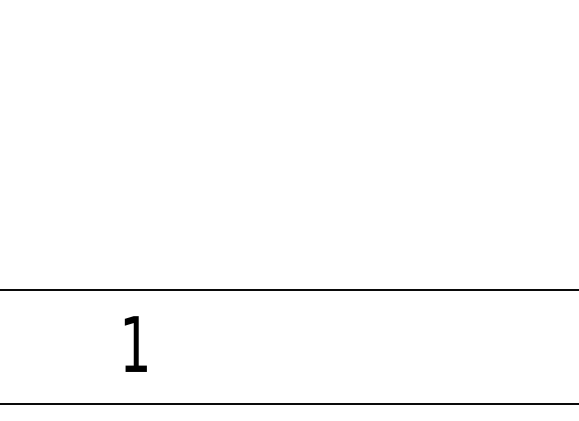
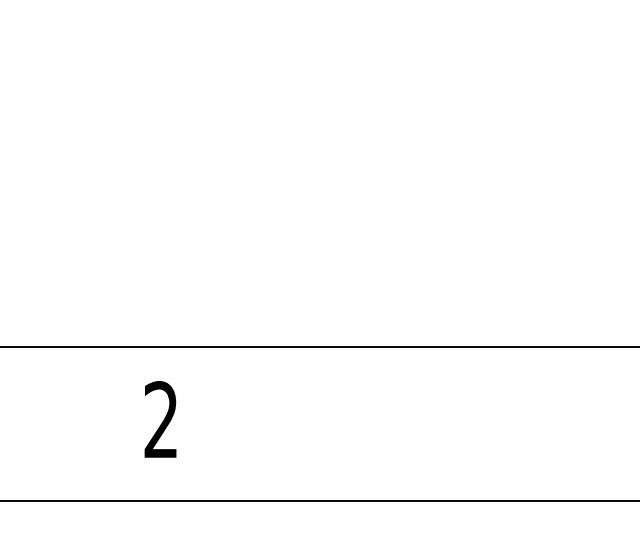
text: (134, 343) -> (160, 419), 1 -> 2

